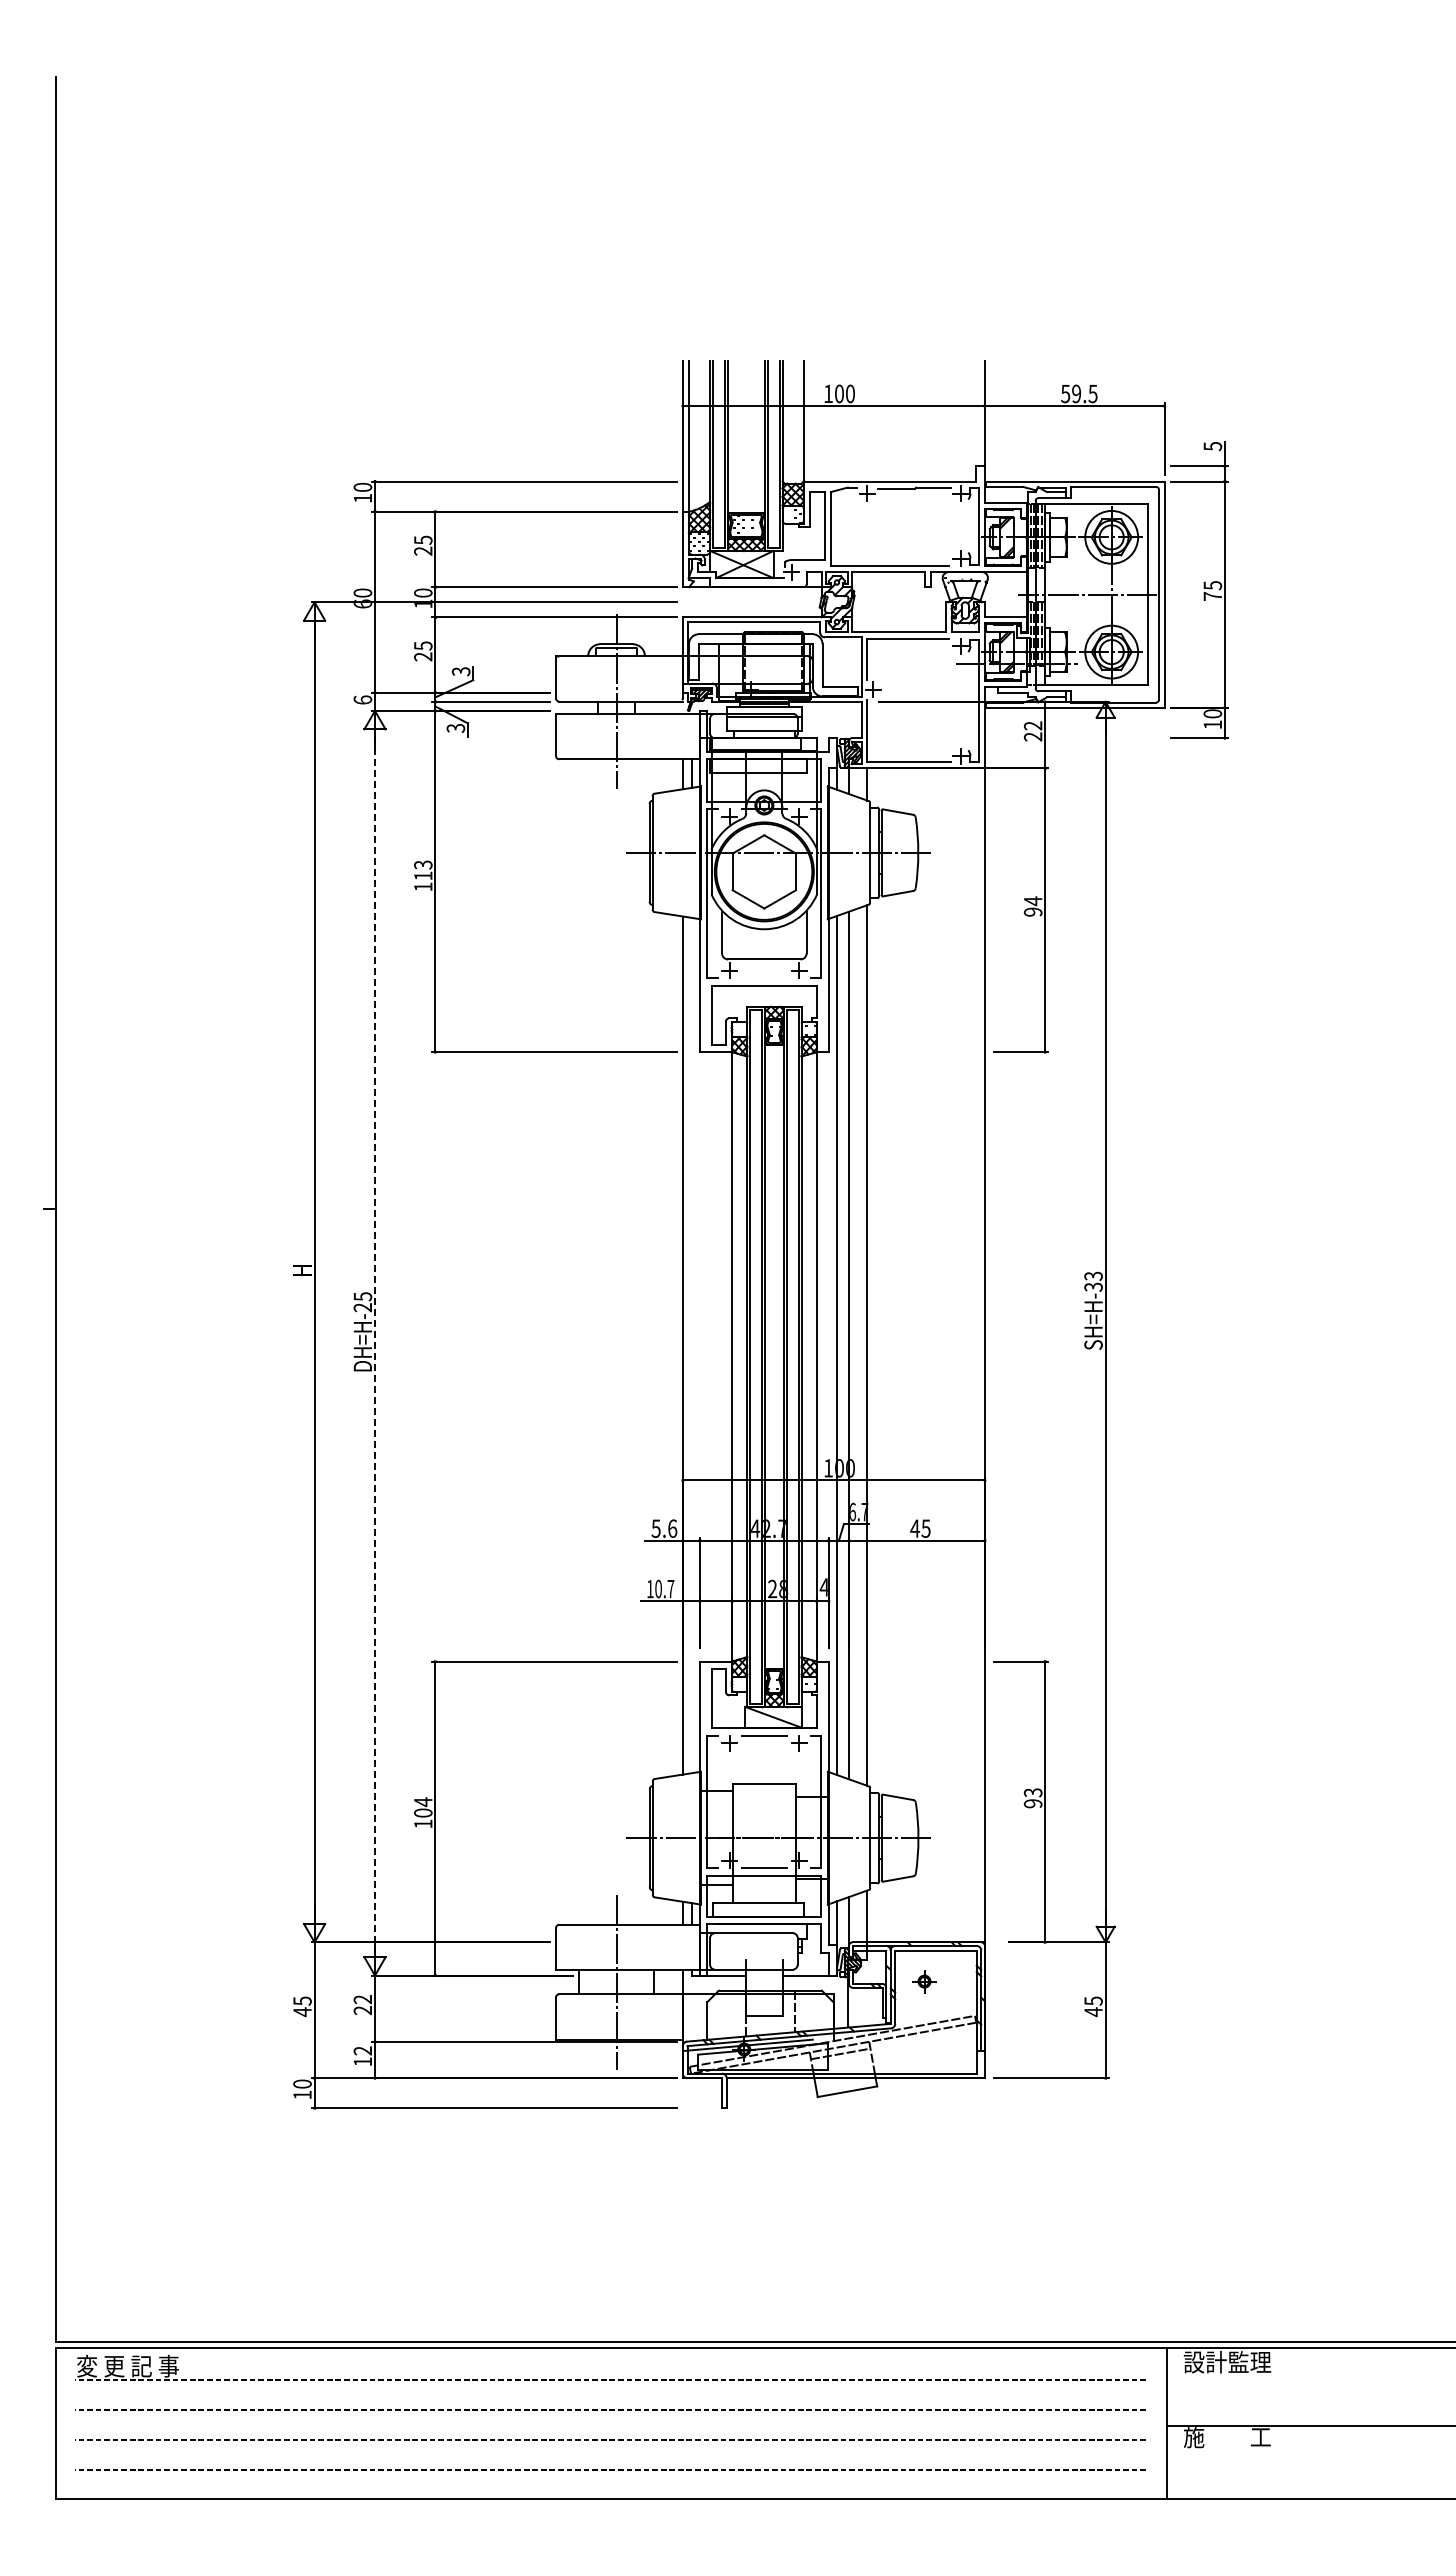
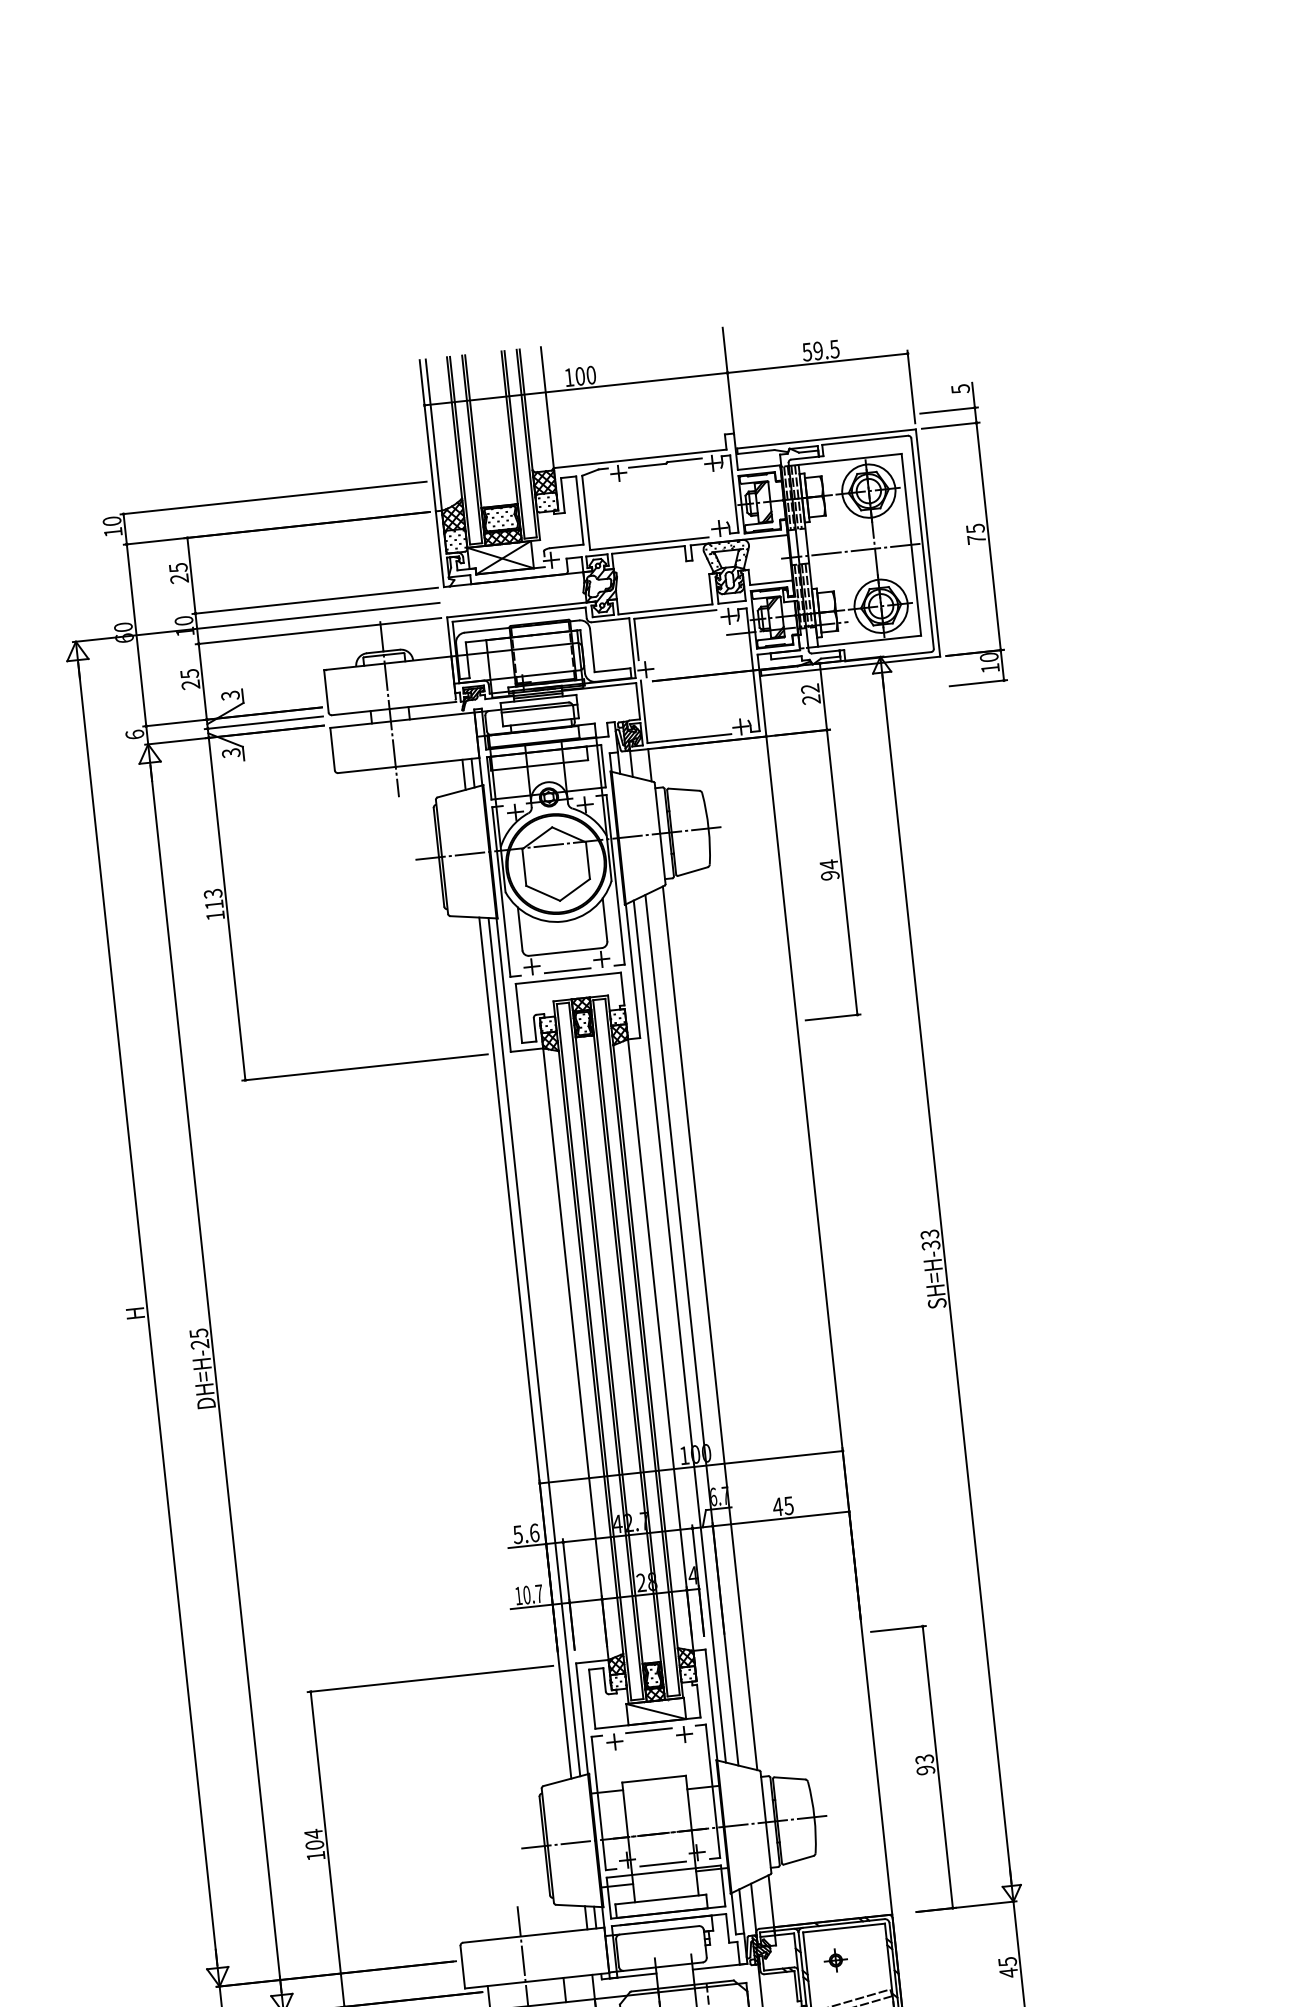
line: (764, 978) -> (567, 971), added
line: (375, 1342) -> (216, 1378), dashed -> solid
line: (692, 1345) -> (534, 1347), added

